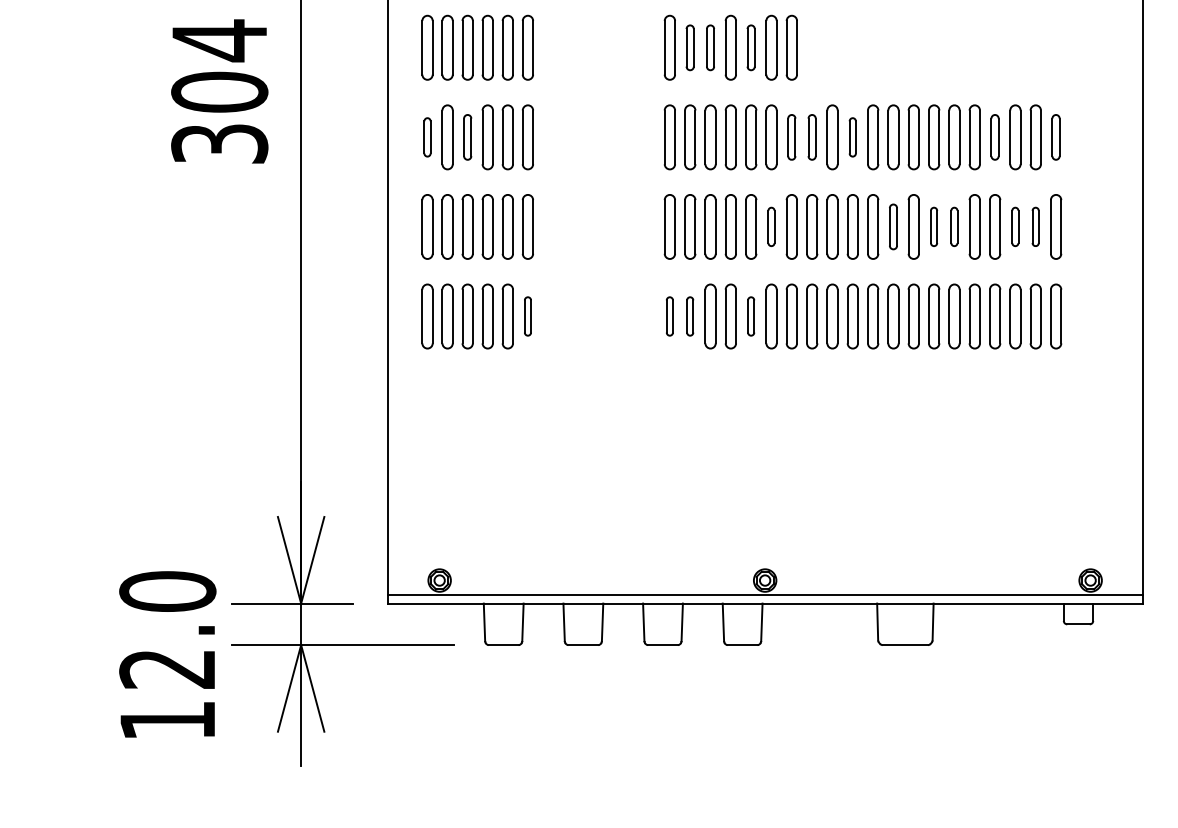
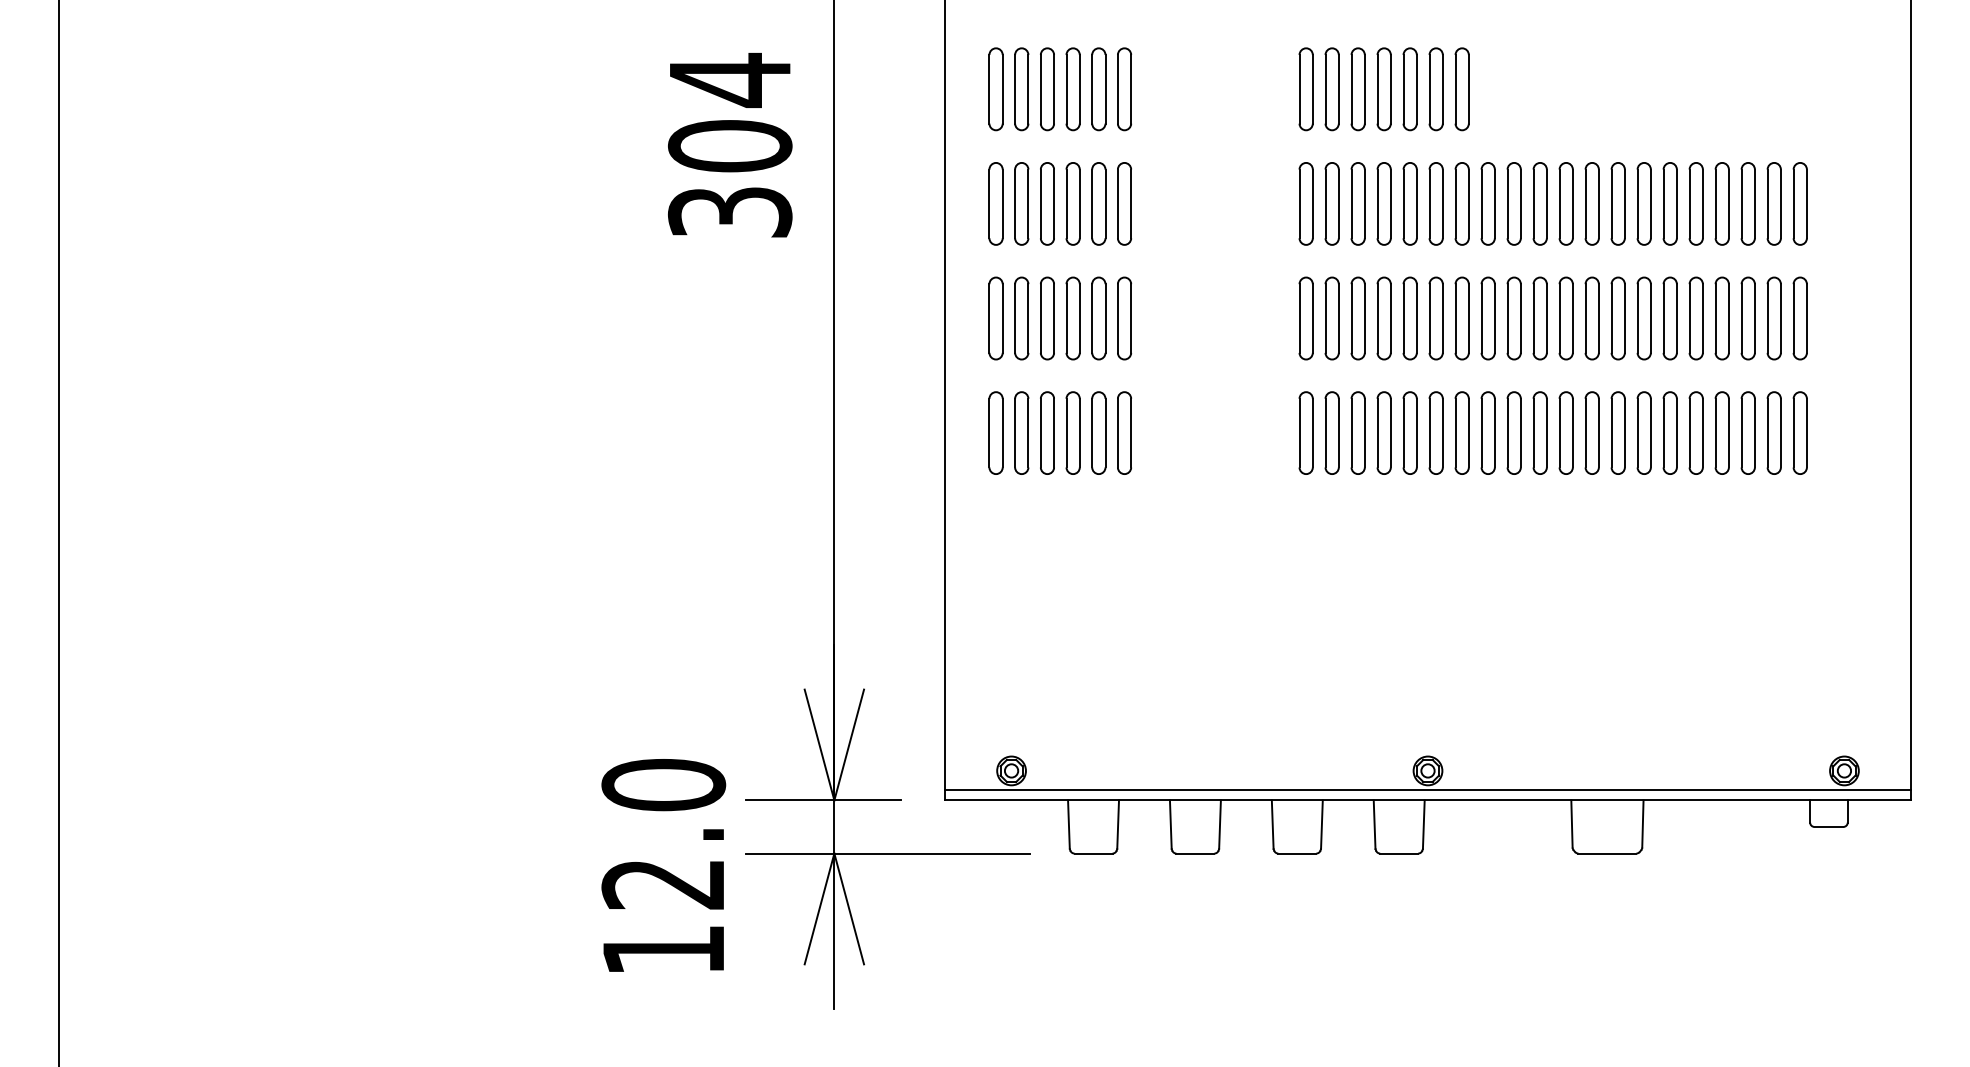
part: (689, 47) -> (1331, 89), size x1.43
part: (710, 47) -> (1357, 89), size x1.43
part: (750, 47) -> (1409, 89), size x1.43
part: (427, 137) -> (995, 203), size x1.67
part: (467, 137) -> (1047, 203), size x1.43
part: (791, 137) -> (1461, 203), size x1.43
part: (811, 137) -> (1487, 203), size x1.43
part: (852, 137) -> (1539, 203), size x1.67
part: (994, 137) -> (1721, 203), size x1.43
part: (1055, 137) -> (1799, 203), size x1.43
part: (771, 226) -> (1435, 318), size x1.67
part: (892, 226) -> (1591, 318), size x1.43
part: (933, 226) -> (1643, 318), size x1.67
part: (953, 226) -> (1669, 318), size x1.67
part: (1014, 226) -> (1747, 318), size x1.67
part: (1035, 226) -> (1773, 318), size x1.67
part: (527, 316) -> (1124, 432), size x1.67
part: (669, 316) -> (1305, 432), size x1.67
part: (689, 316) -> (1331, 432), size x1.67
part: (750, 316) -> (1409, 432), size x1.67

